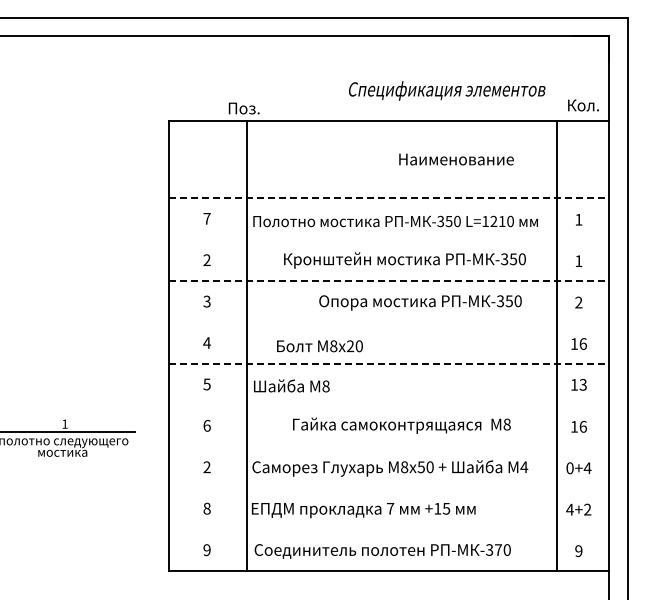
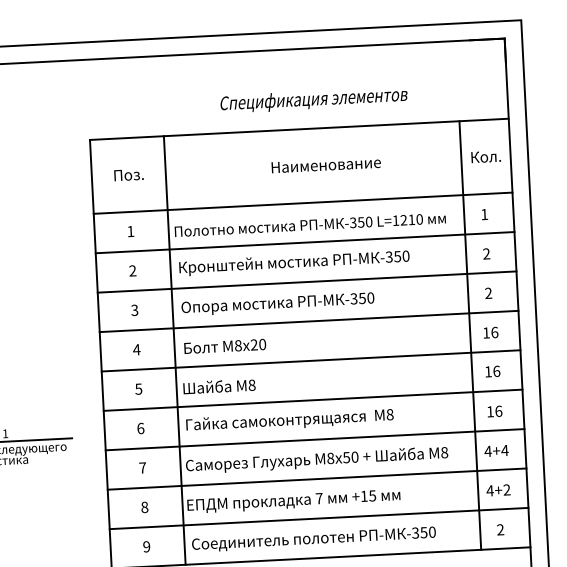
text: (447, 90) -> (314, 99), moved
text: (583, 105) -> (486, 156), moved
text: (243, 108) -> (128, 175), moved
text: (456, 159) -> (326, 165), moved
line: (389, 198) -> (303, 203), dashed -> solid
text: (206, 218) -> (130, 231), 7 -> 1
line: (389, 239) -> (305, 242), added
text: (404, 260) -> (293, 263), moved
text: (578, 260) -> (486, 253), 1 -> 2
line: (389, 281) -> (307, 282), dashed -> solid
text: (420, 302) -> (277, 303), moved
line: (389, 322) -> (309, 321), added
text: (319, 346) -> (224, 346), moved
line: (389, 363) -> (311, 360), dashed -> solid
text: (582, 384) -> (496, 371), 13 -> 16
line: (389, 405) -> (313, 400), added
text: (401, 425) -> (289, 420), moved
line: (389, 446) -> (315, 439), added
text: (206, 467) -> (142, 468), 2 -> 7
text: (524, 467) -> (444, 452), 4 -> 8
text: (569, 468) -> (487, 451), 0+4 -> 4+4
line: (389, 488) -> (317, 479), added
line: (389, 529) -> (319, 518), added
text: (498, 549) -> (424, 532), -370 -> -350
text: (578, 551) -> (500, 530), 9 -> 2

